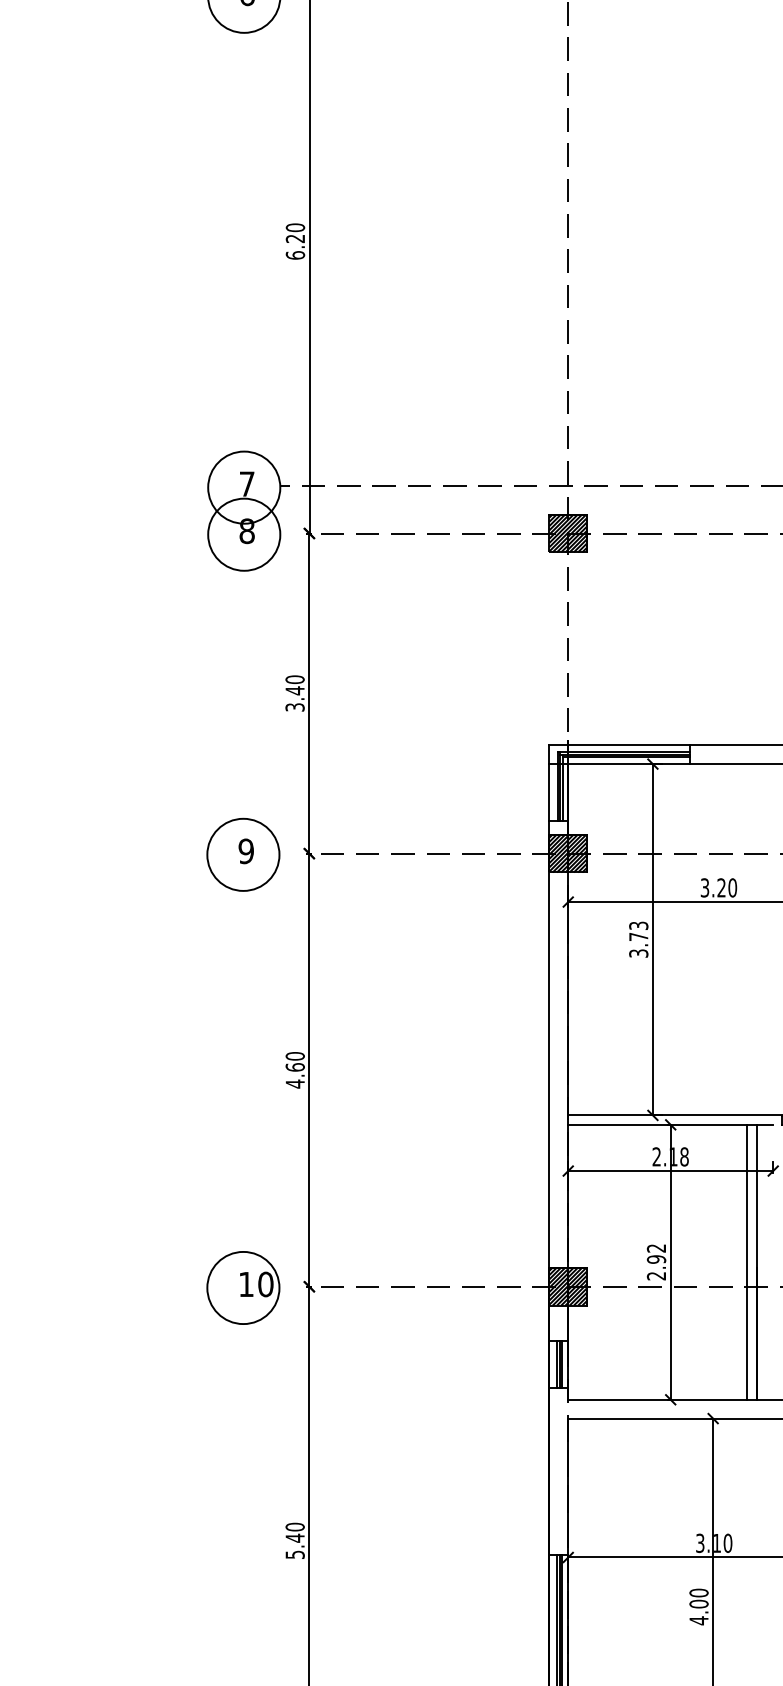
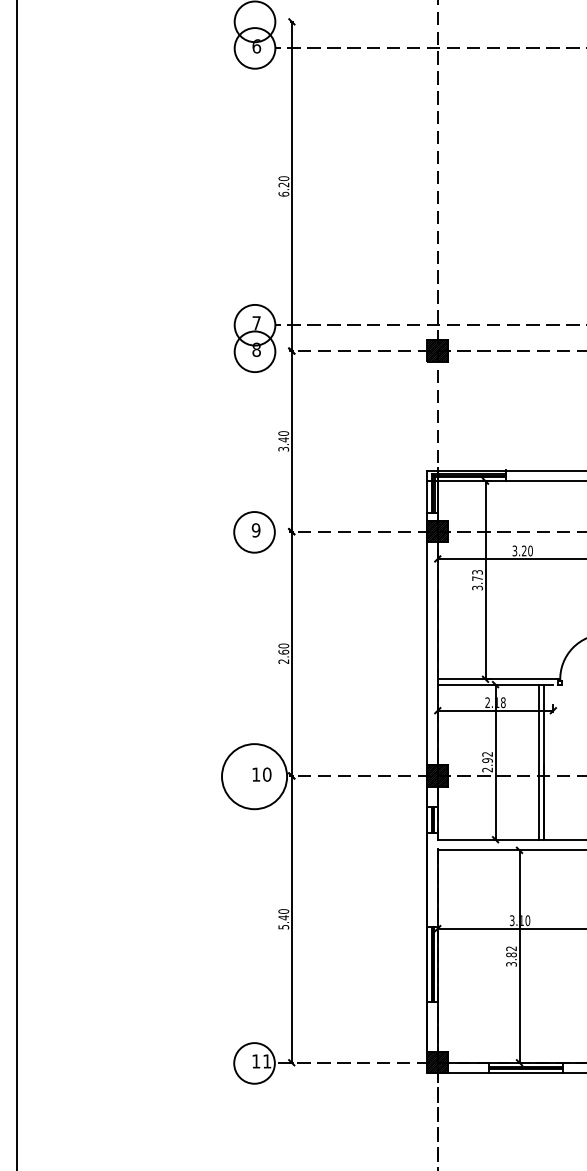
text: (294, 1083) -> (283, 661), 4.60 -> 2.60
circle: (243, 1287) -> (254, 776), size x1.6
text: (698, 1606) -> (511, 956), 4.00 -> 3.82

